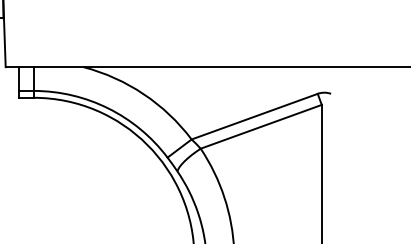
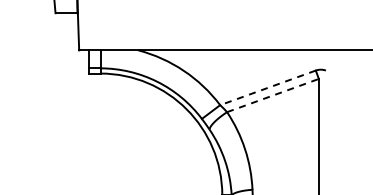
line: (255, 116) -> (268, 87), solid -> dashed
line: (260, 126) -> (272, 95), solid -> dashed

